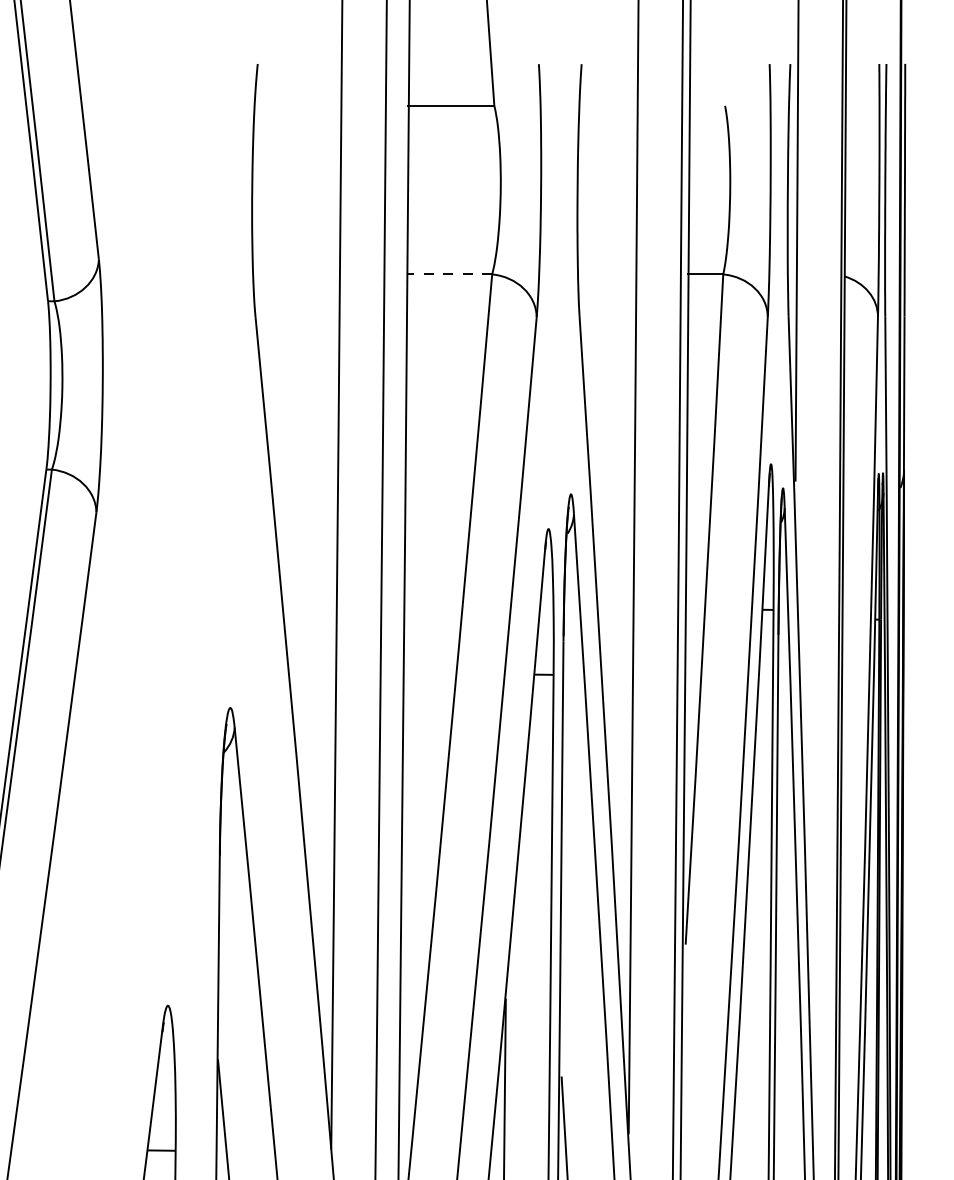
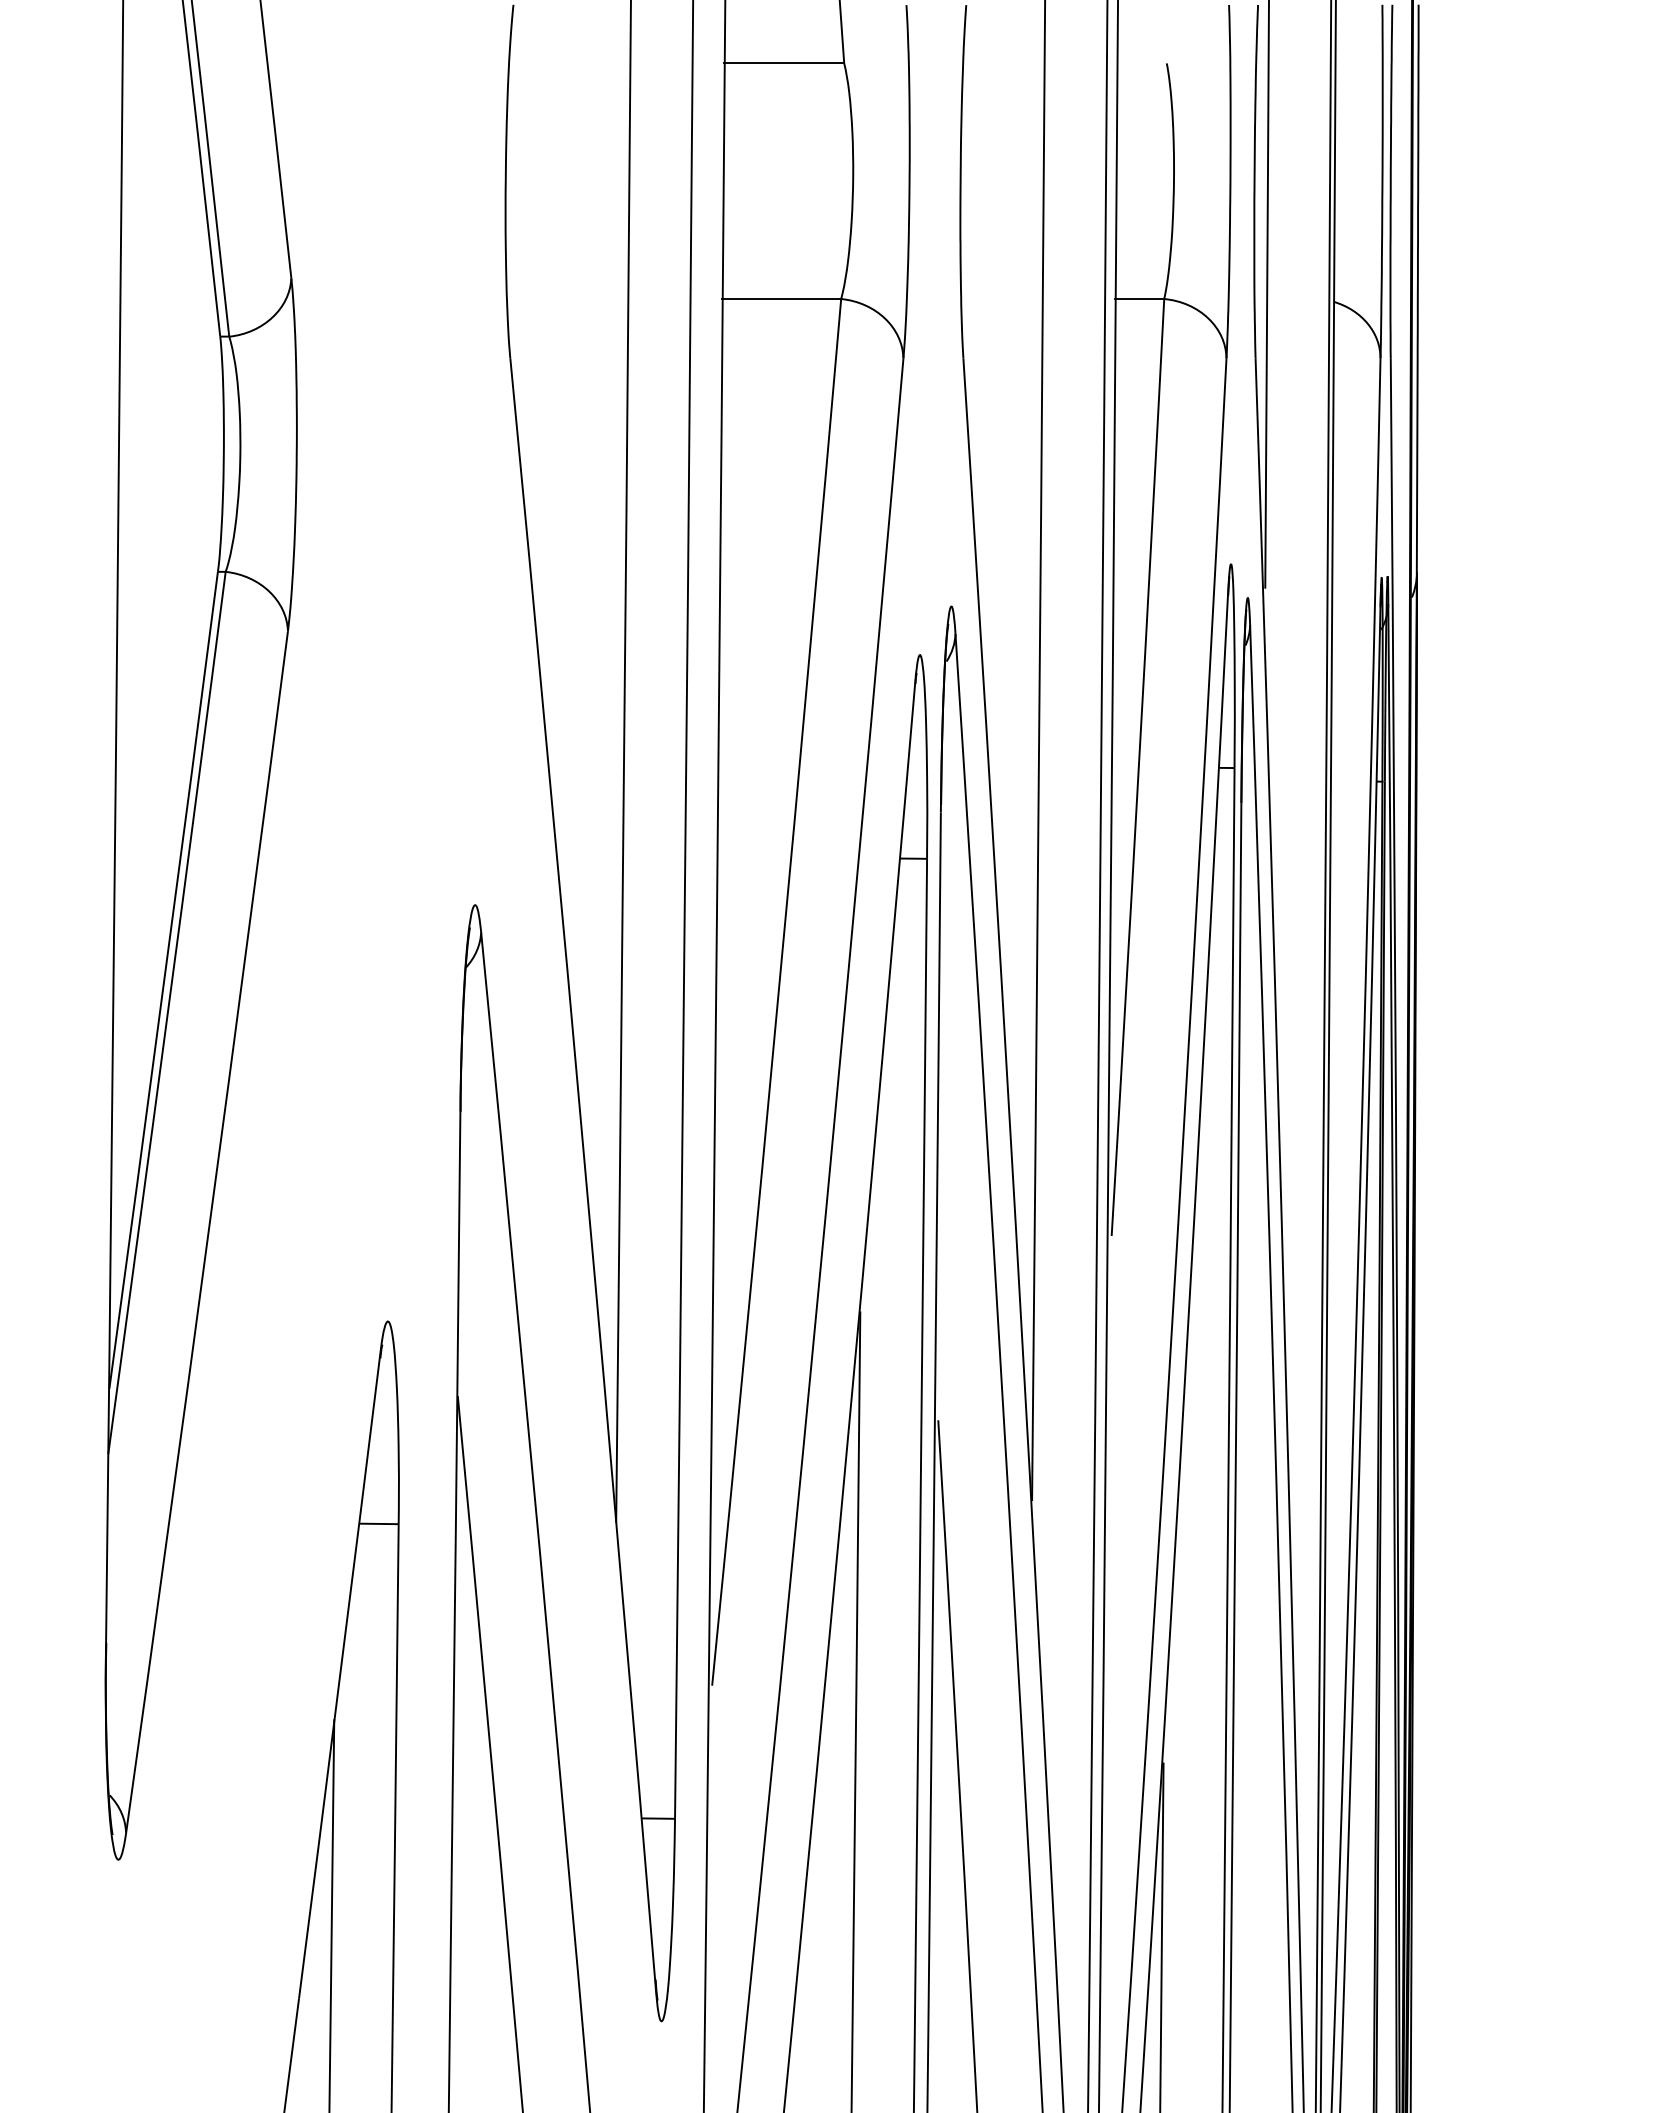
line: (449, 274) -> (781, 298), dashed -> solid

